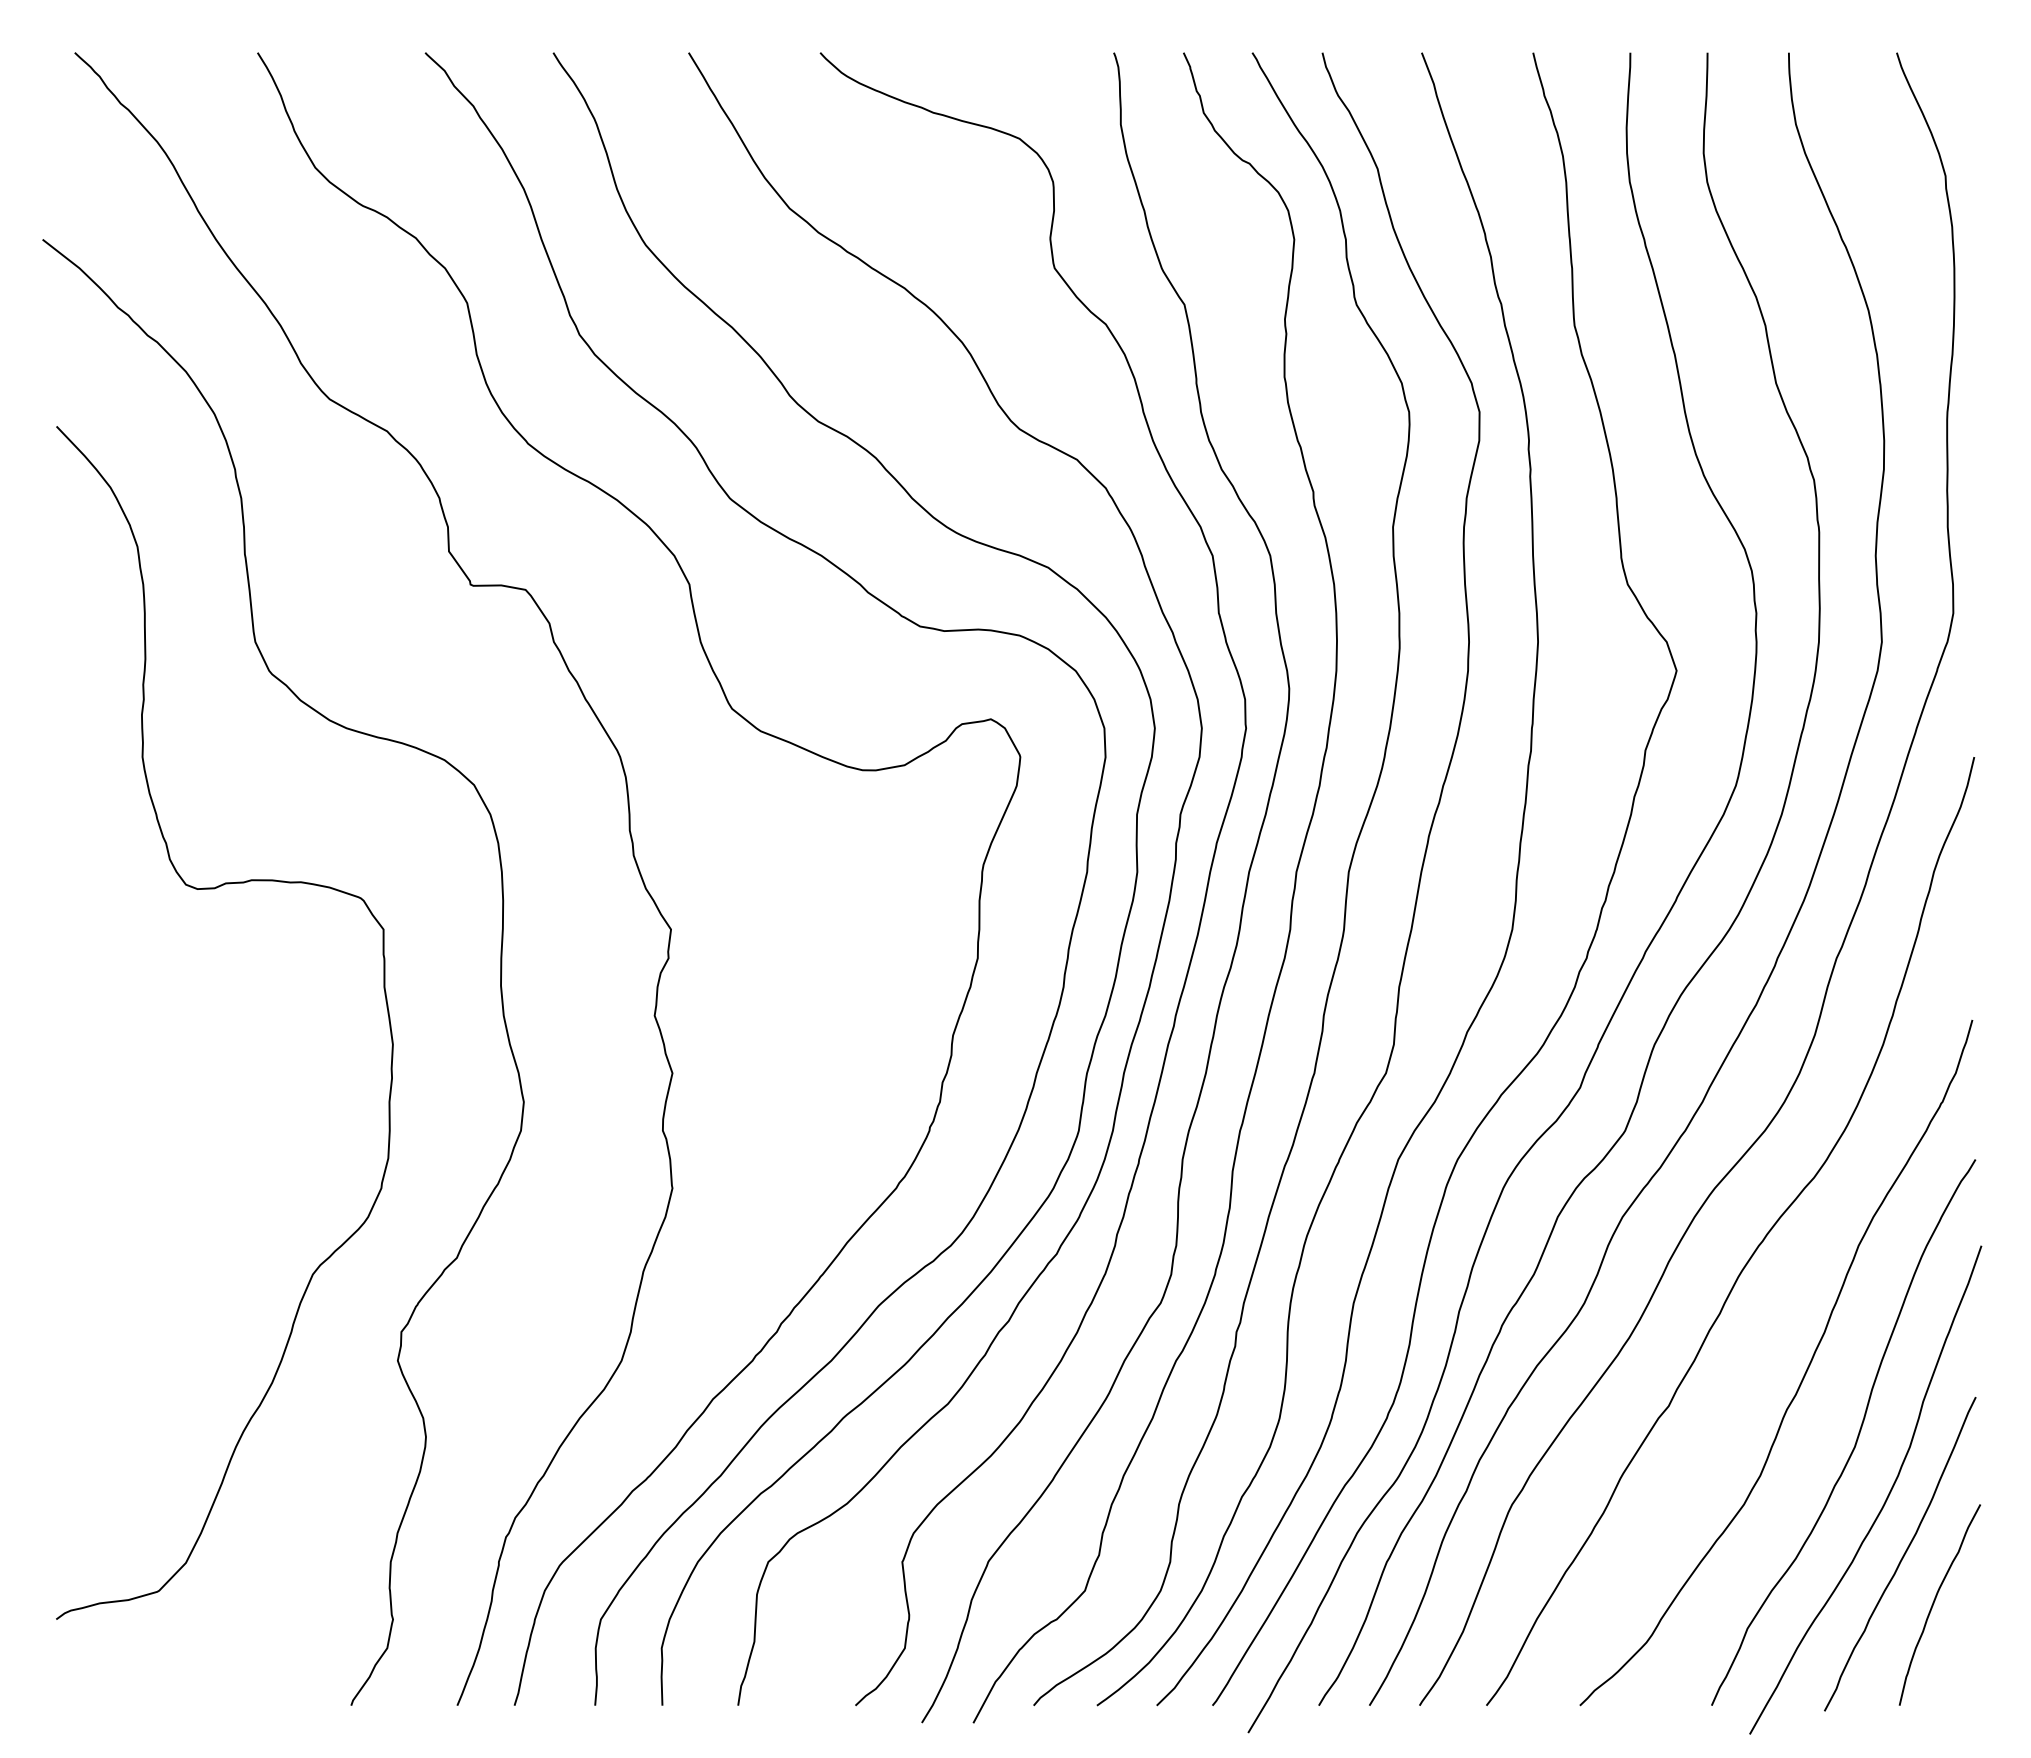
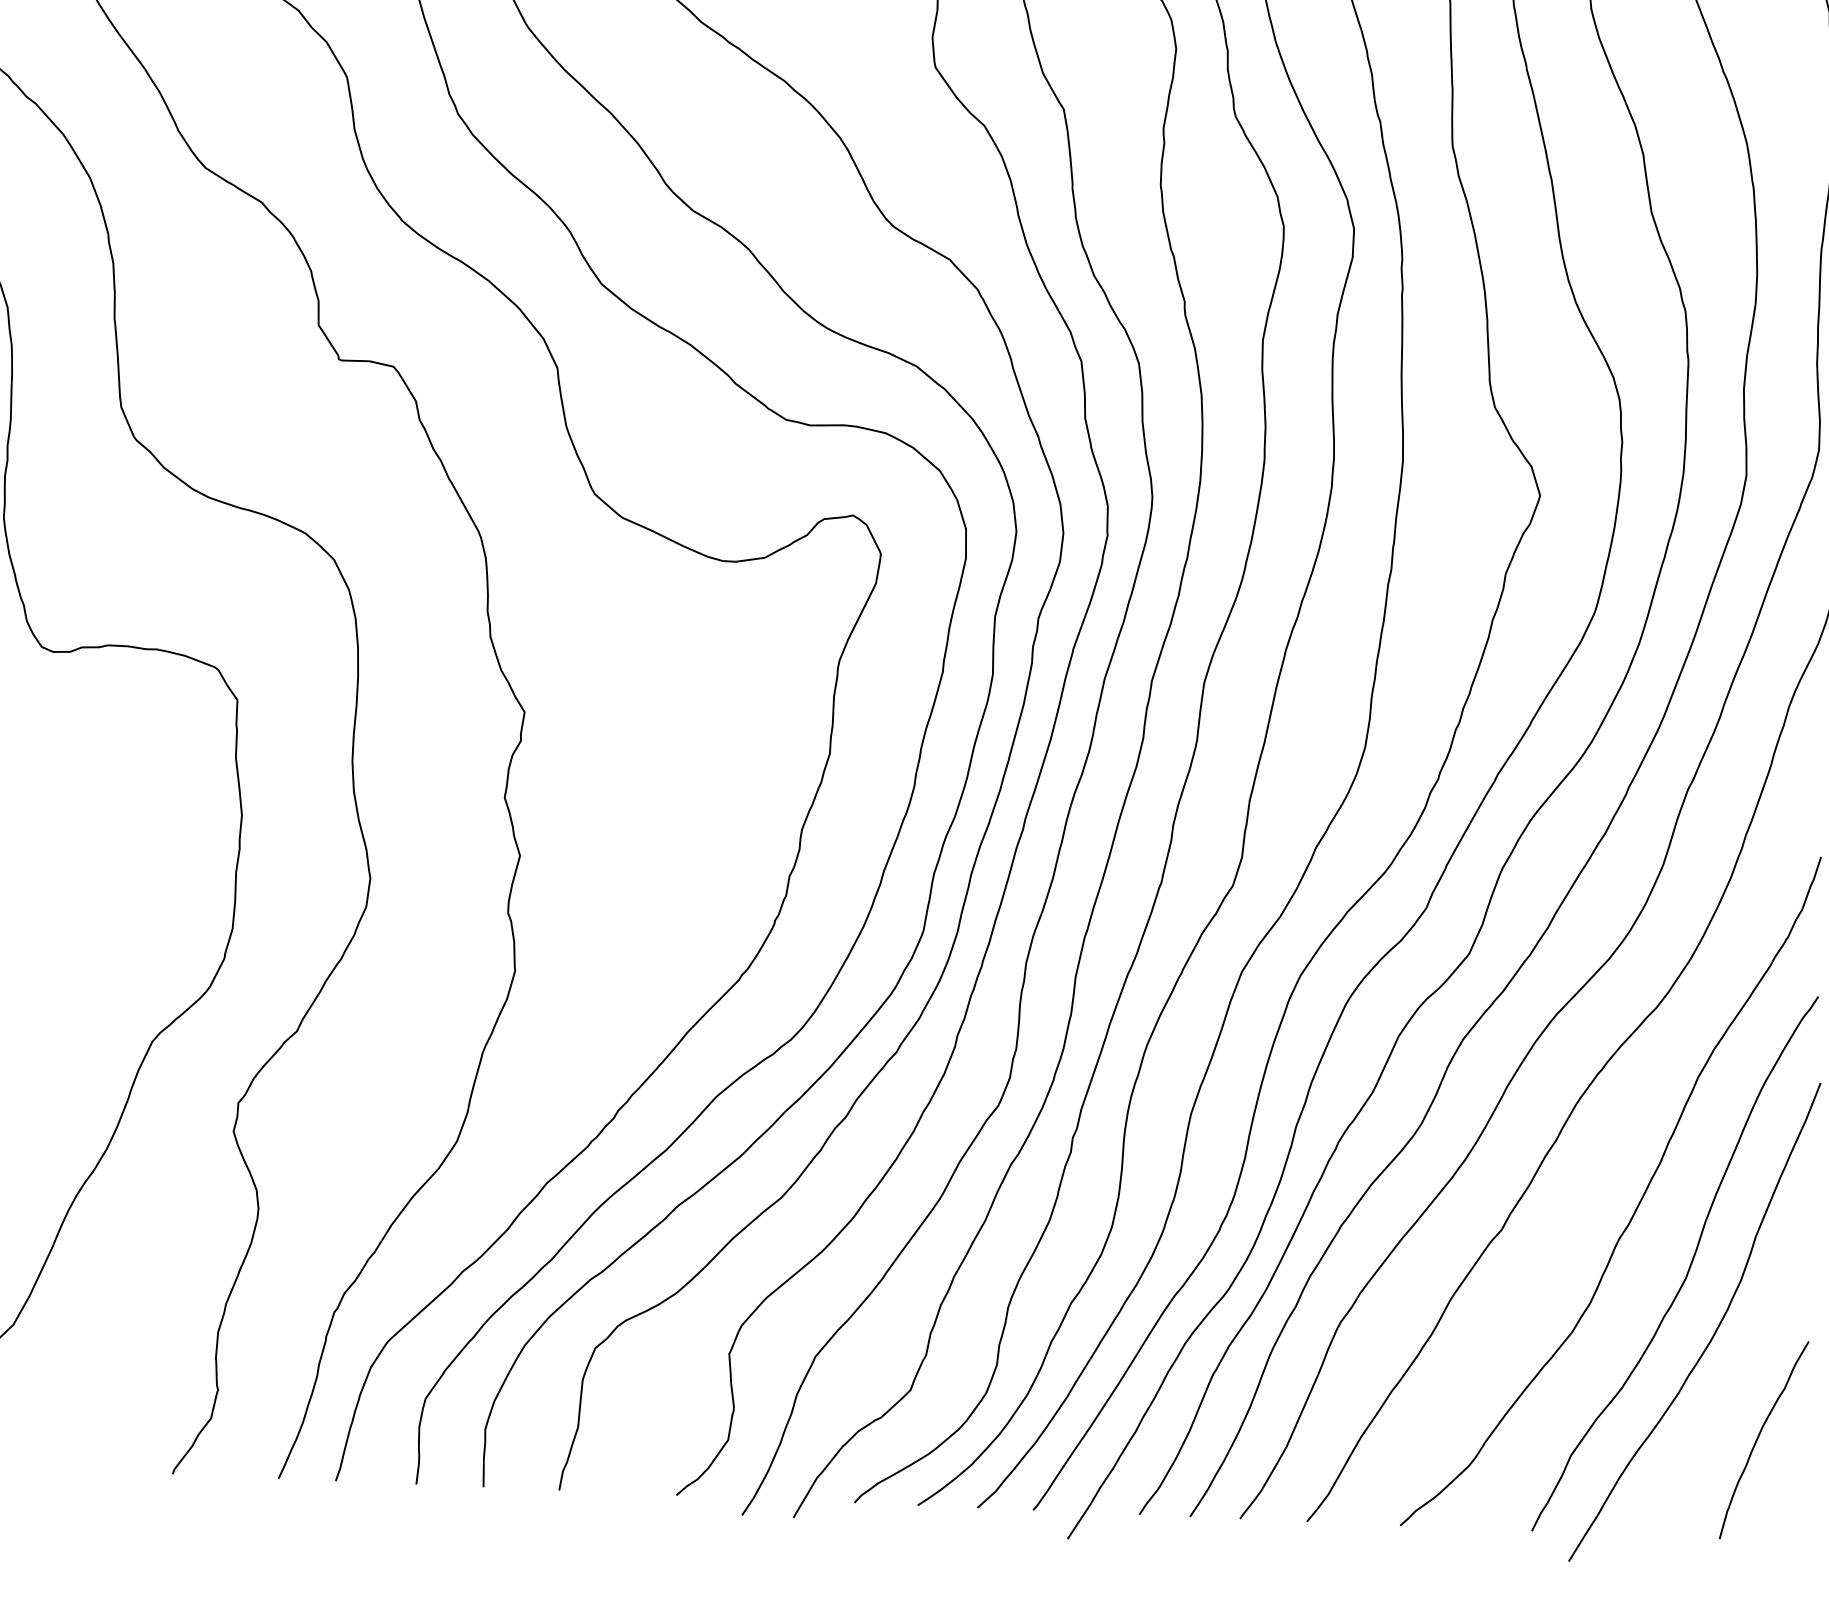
curve: (1902, 1555) -> (1728, 1389), removed

